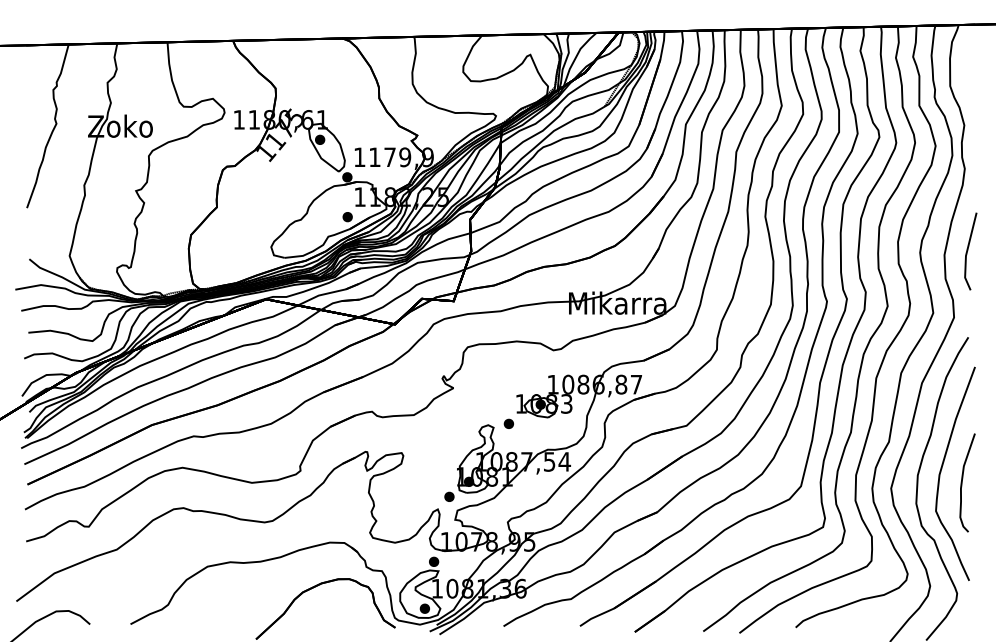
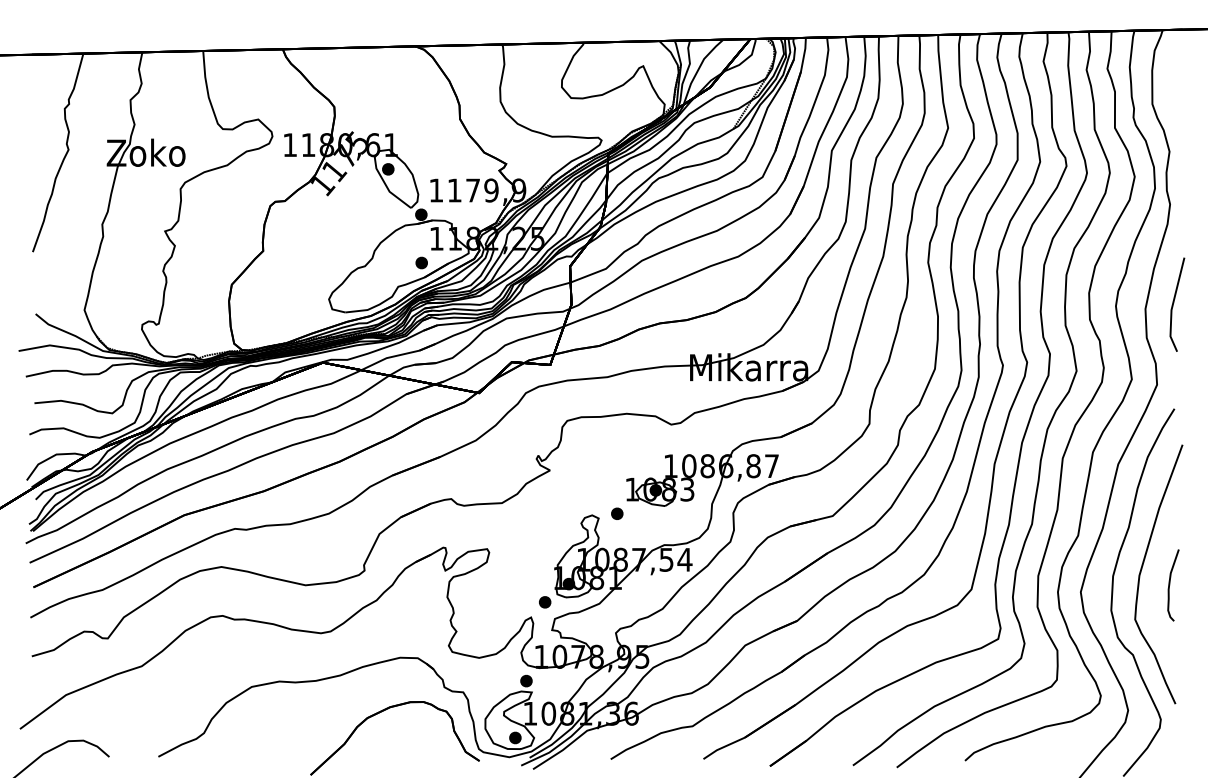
part: (967, 483) -> (1173, 585), size x0.6

